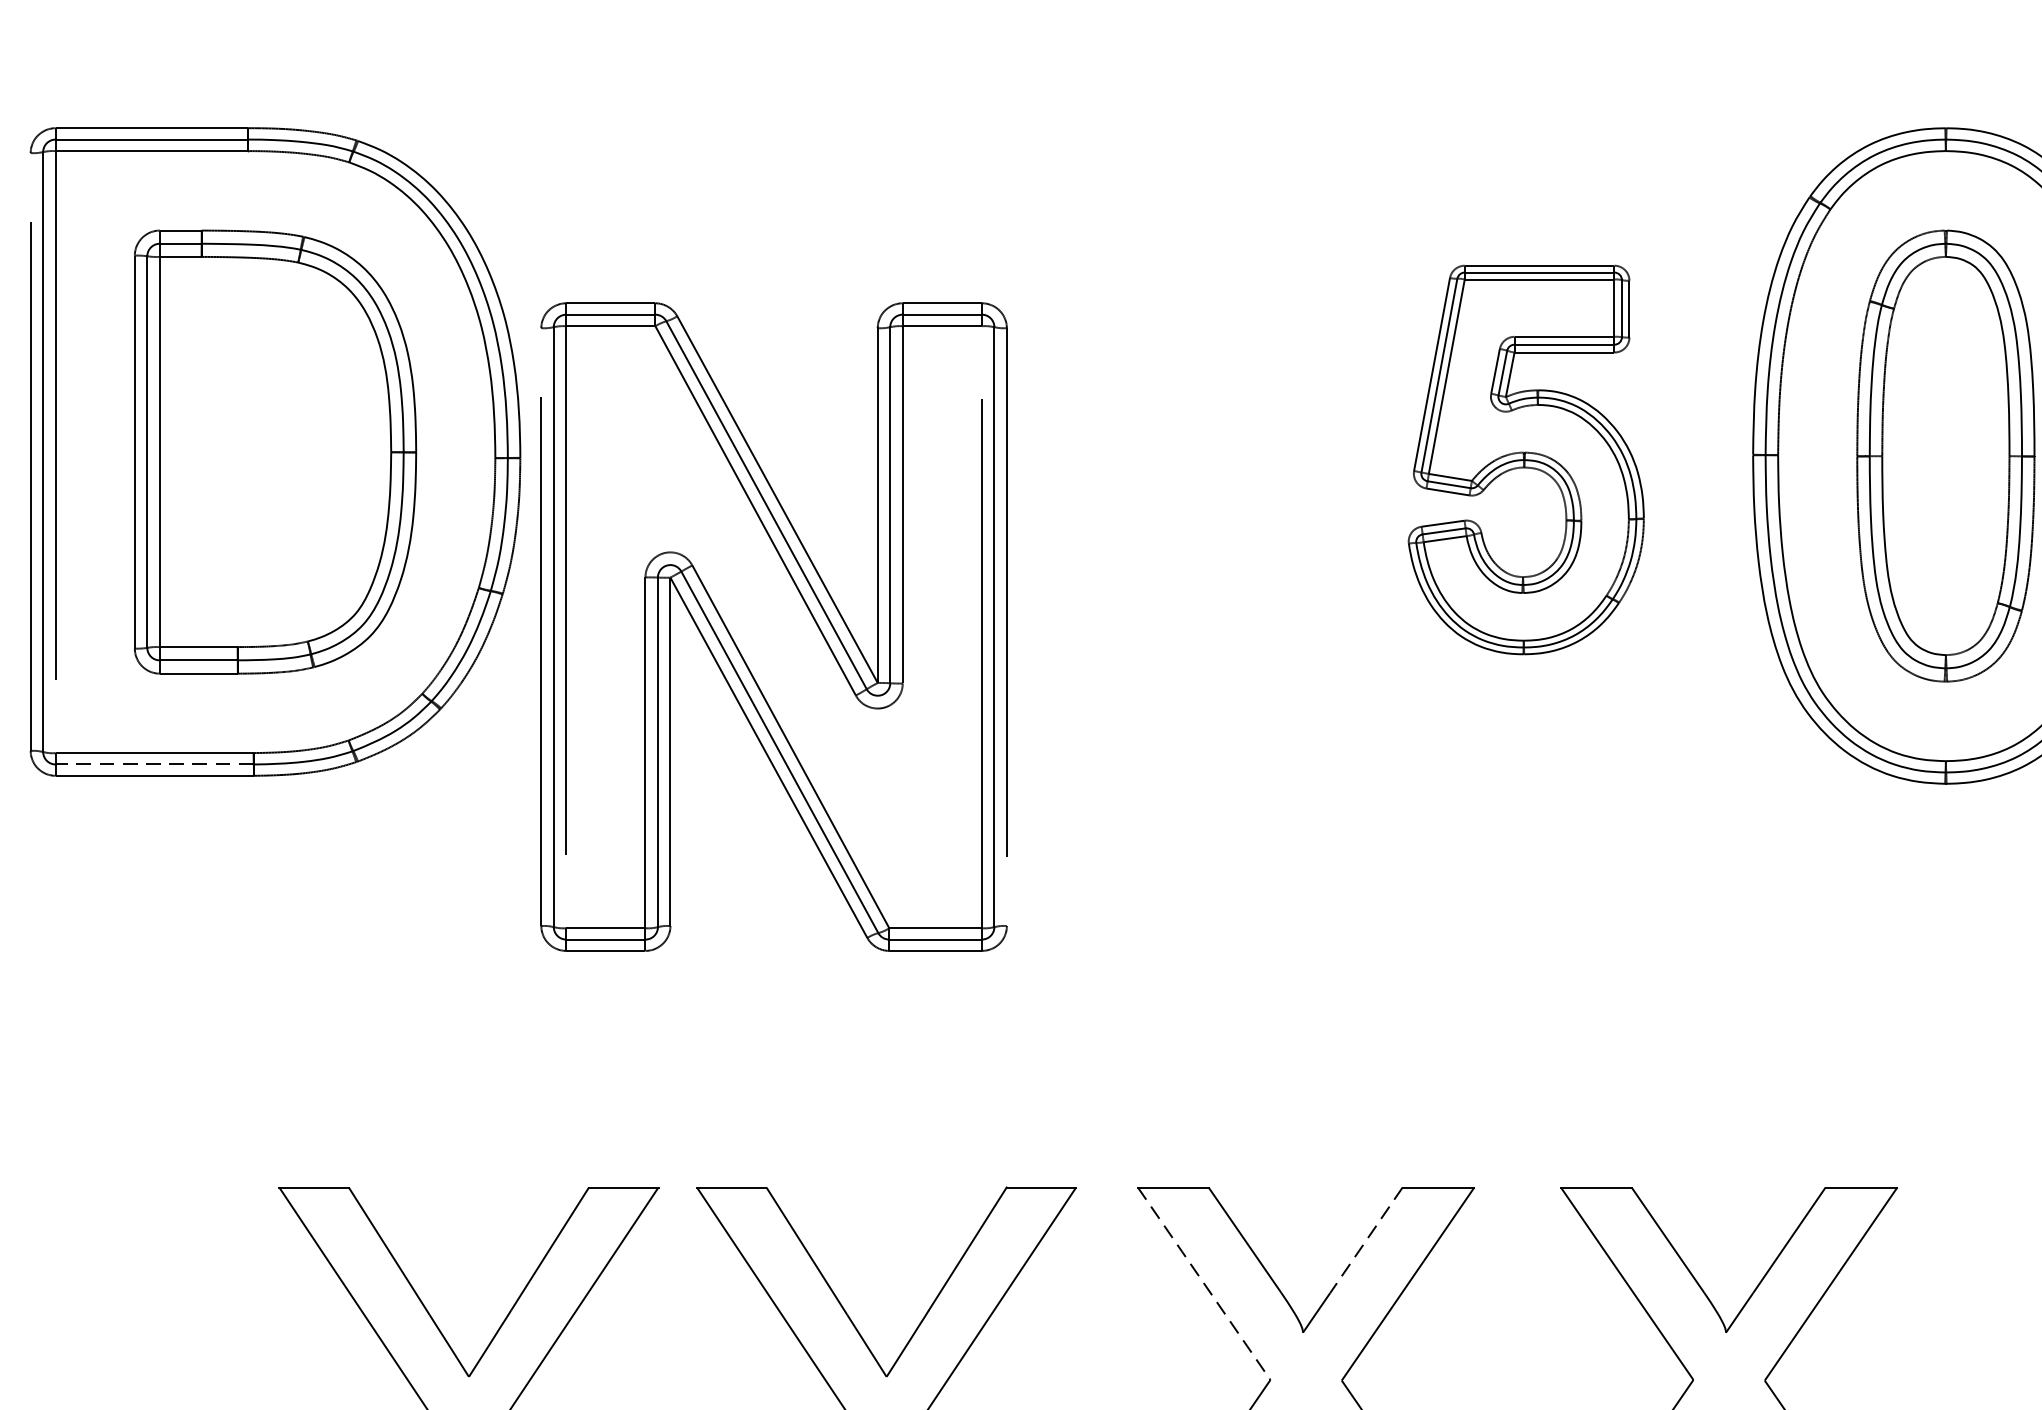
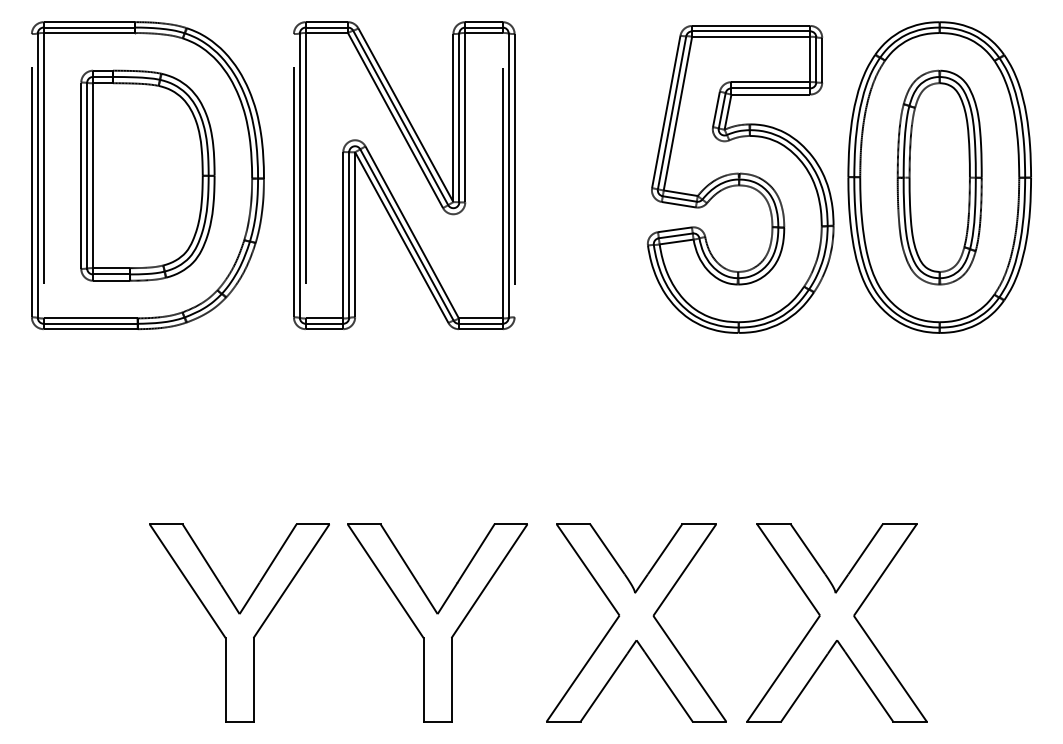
part: (1525, 460) -> (740, 179), size x1.67
part: (774, 626) -> (404, 175), moved
line: (154, 763) -> (90, 323), dashed -> solid
line: (1367, 1240) -> (665, 549), dashed -> solid
line: (1202, 1282) -> (587, 569), dashed -> solid

